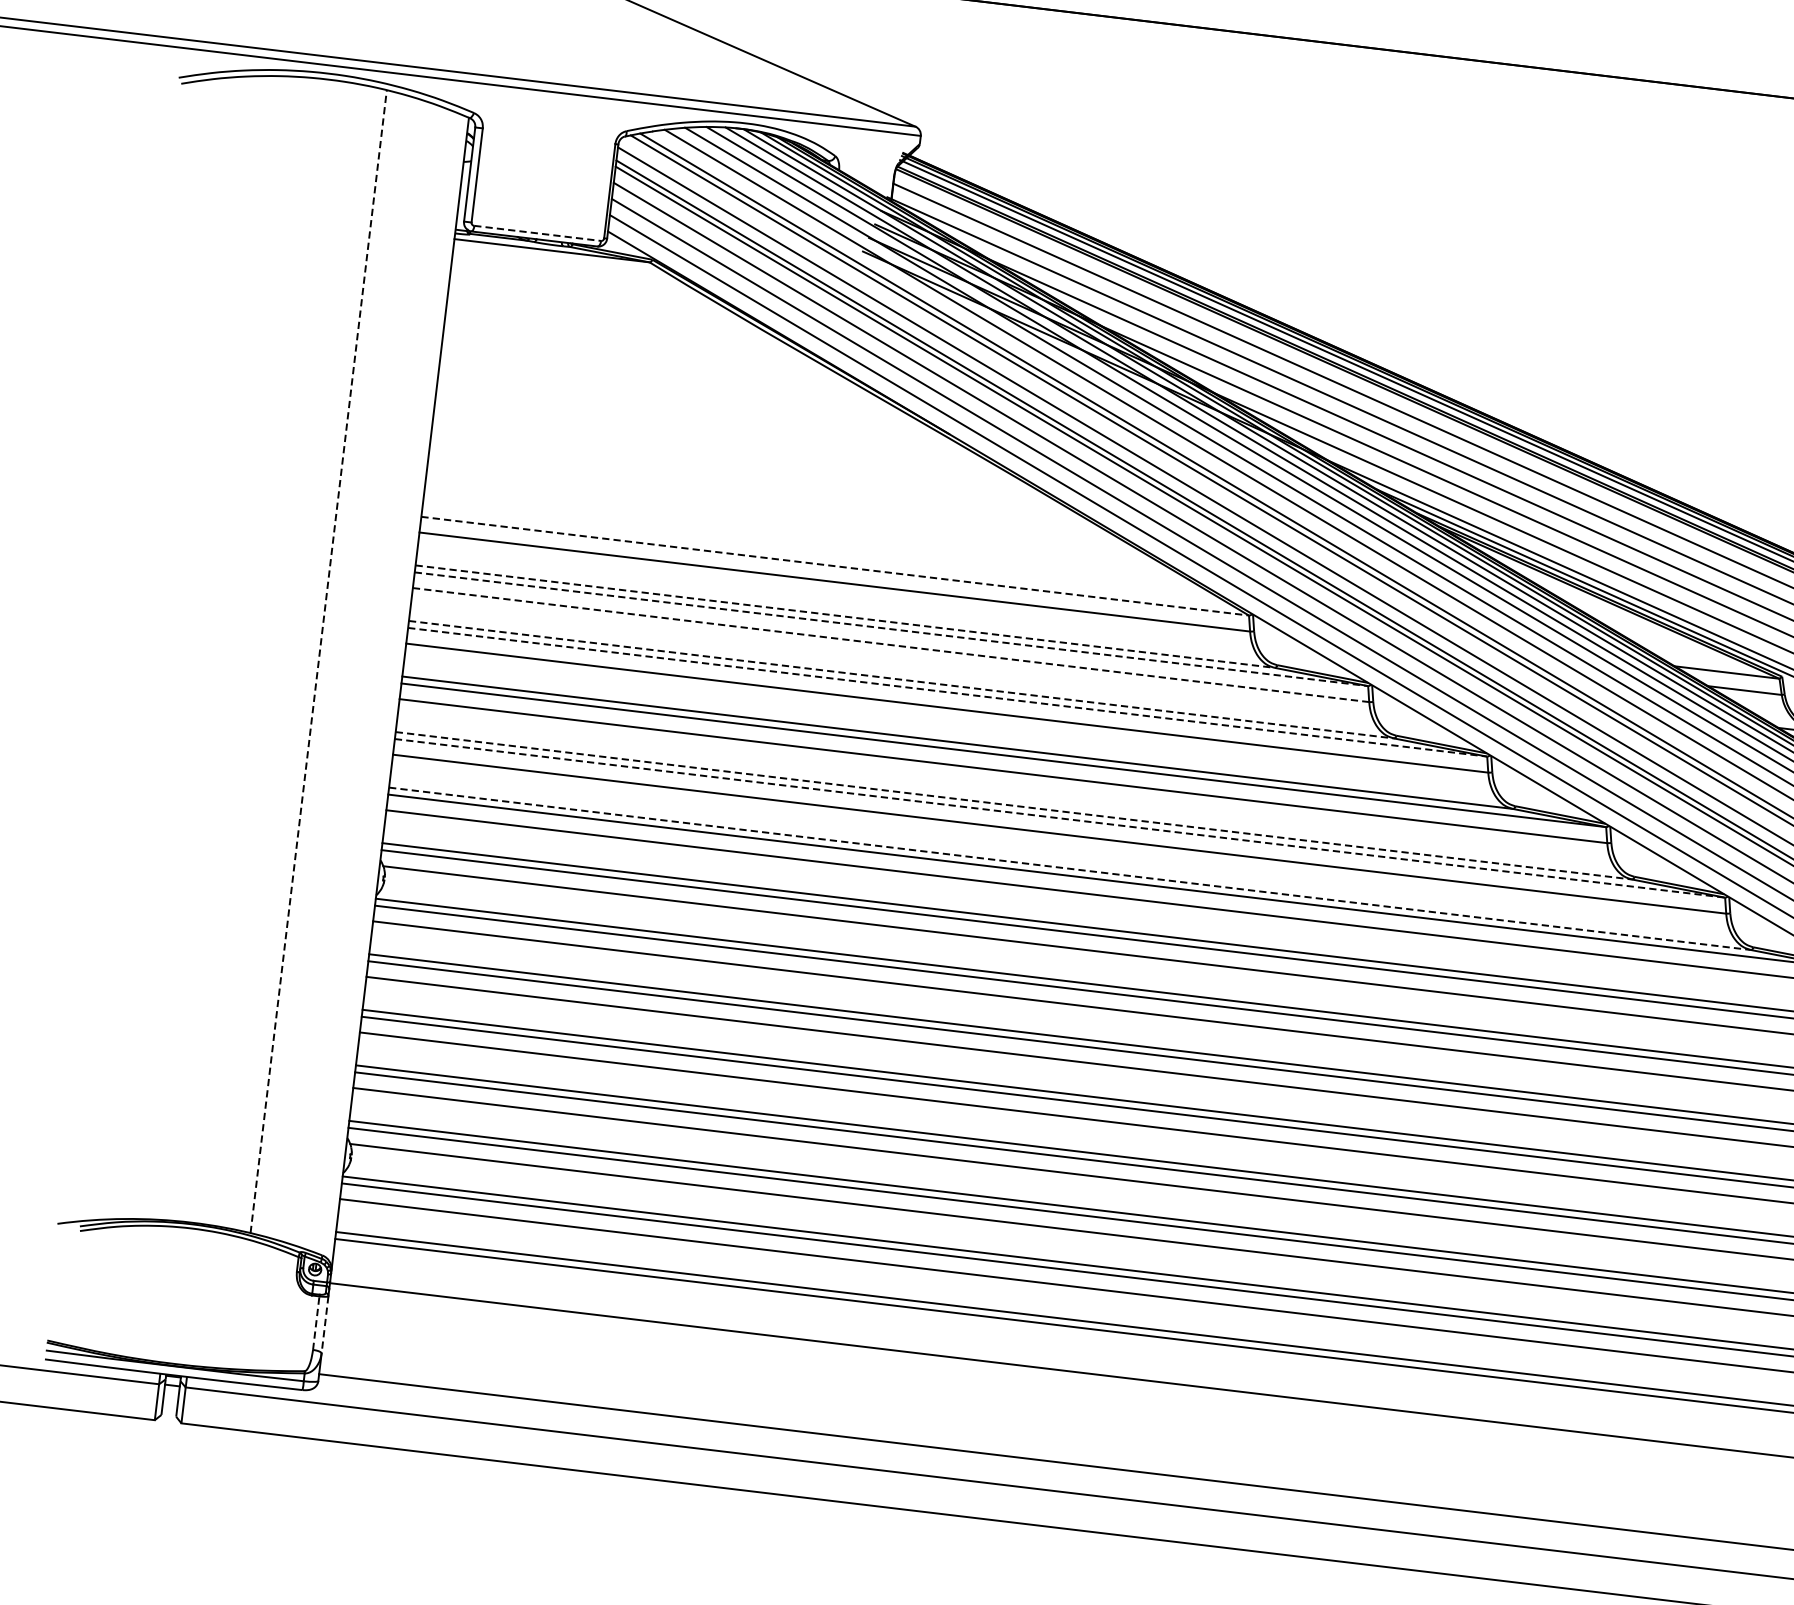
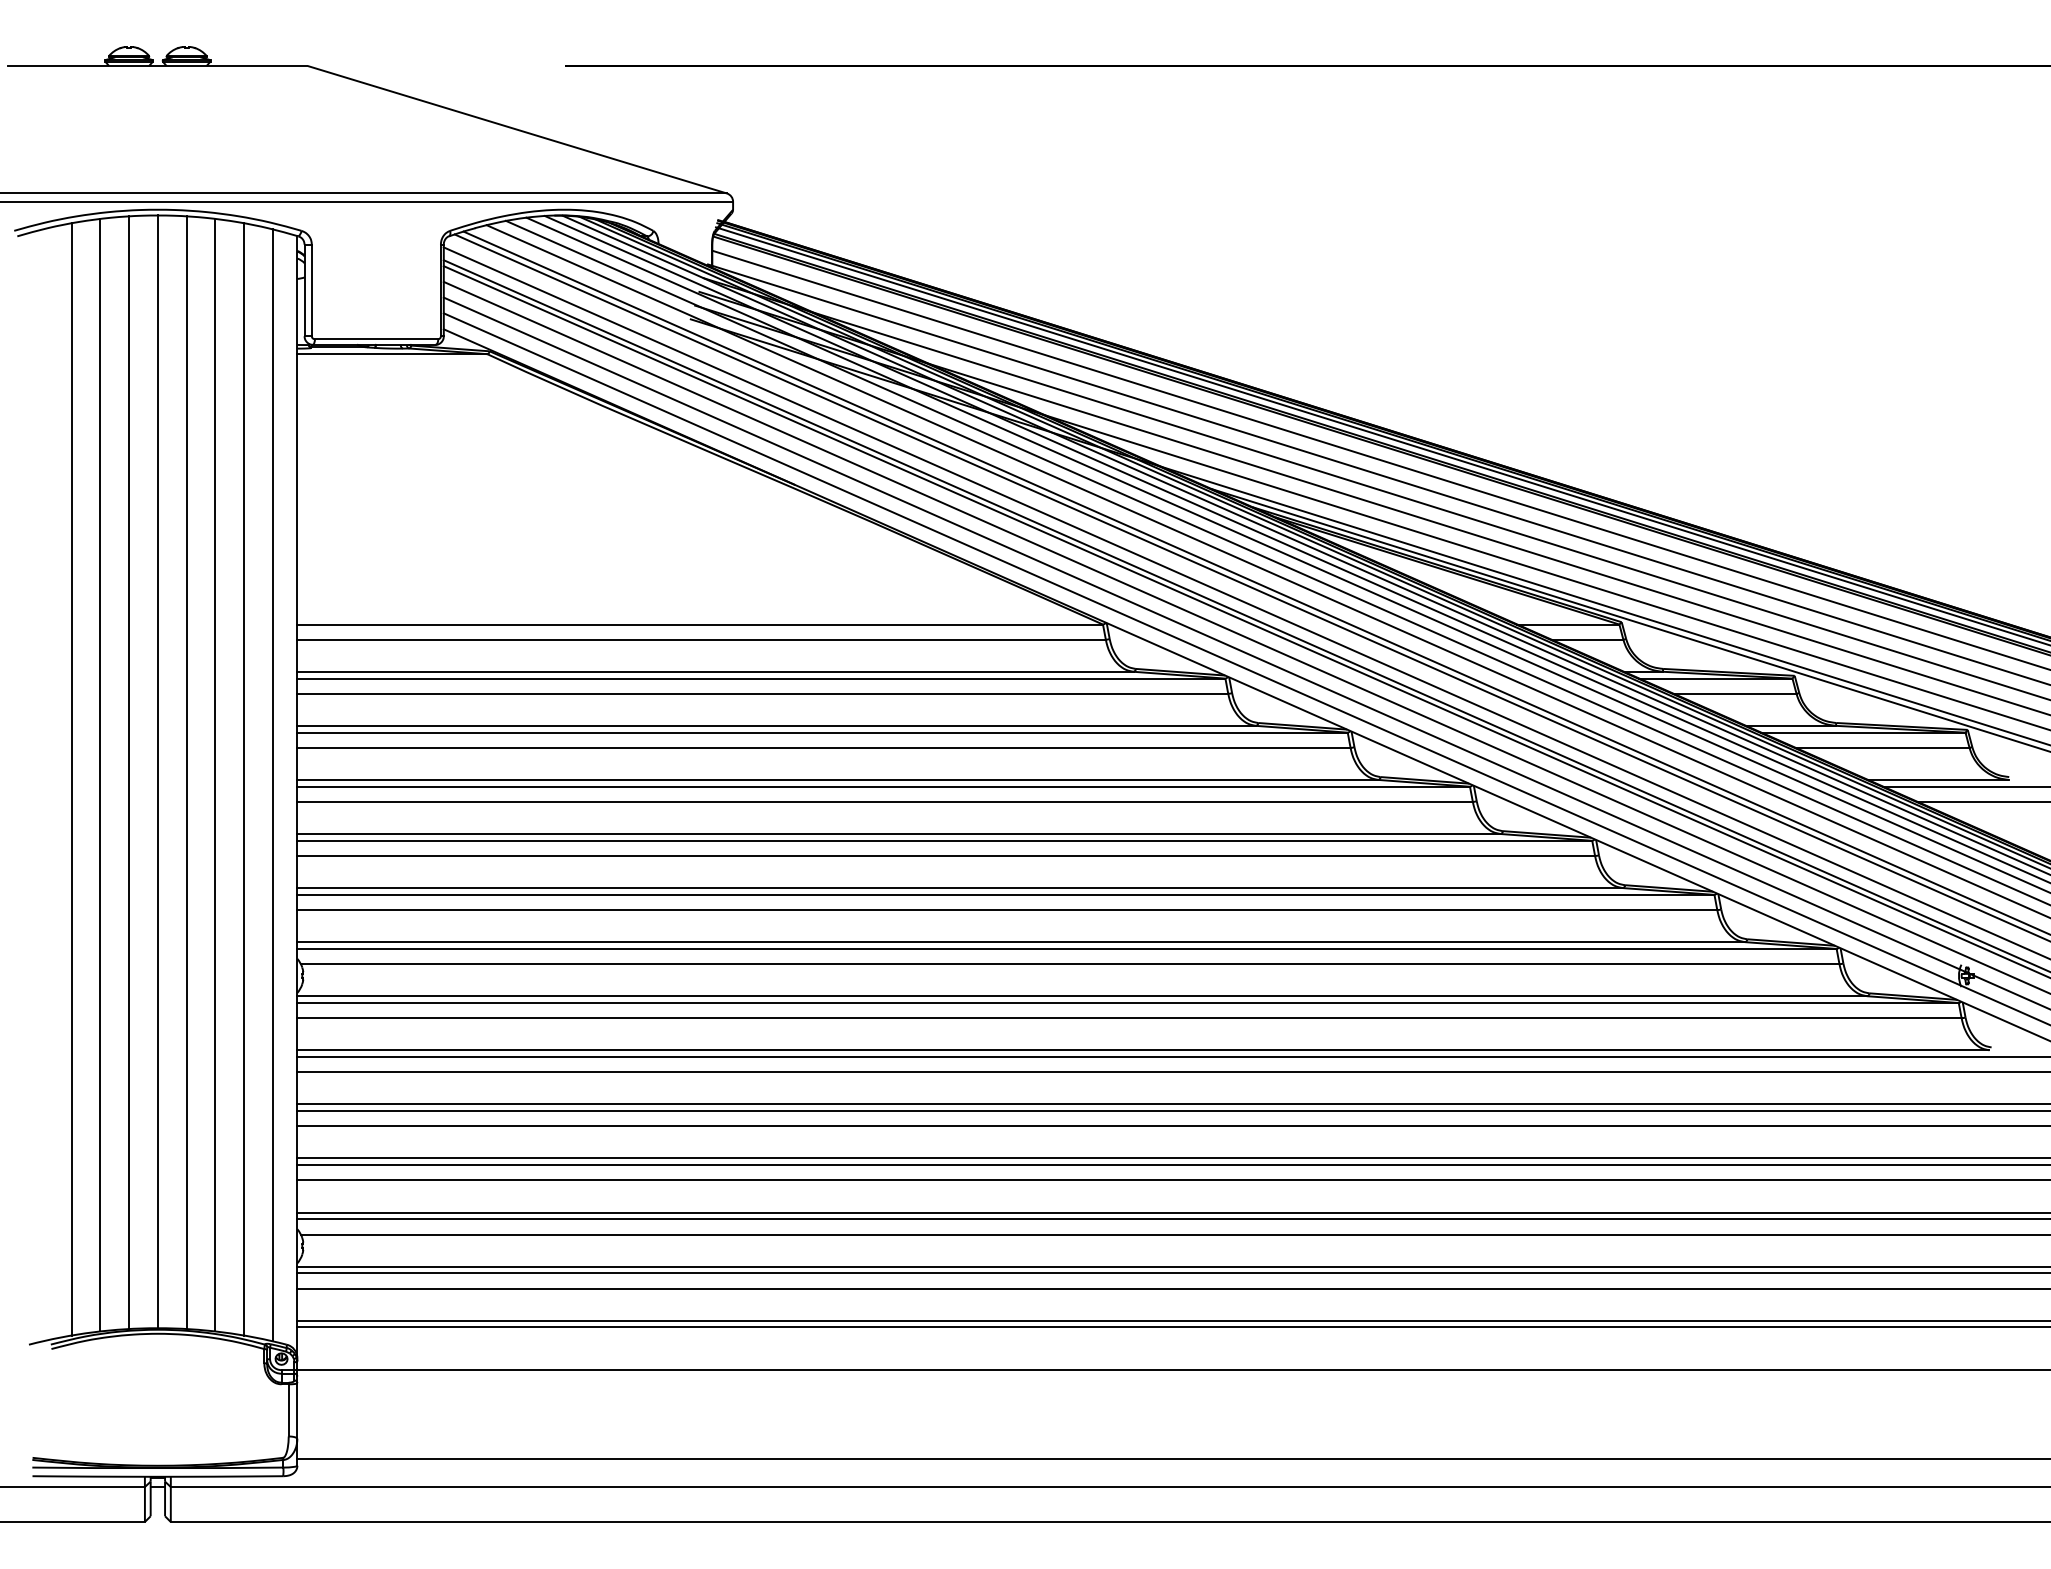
line: (537, 233) -> (376, 339), dashed -> solid
line: (835, 566) -> (700, 624), dashed -> solid
line: (846, 616) -> (716, 671), dashed -> solid
line: (891, 629) -> (761, 678), dashed -> solid
line: (891, 644) -> (763, 693), dashed -> solid
line: (200, 646) -> (100, 774), added
line: (170, 648) -> (71, 779), added
line: (230, 648) -> (129, 772), added
line: (259, 650) -> (157, 771), added
line: (289, 655) -> (186, 772), added
line: (318, 660) -> (215, 774), dashed -> solid
line: (348, 669) -> (244, 779), added
line: (376, 679) -> (272, 785), added
line: (902, 679) -> (777, 725), dashed -> solid
line: (947, 692) -> (822, 732), dashed -> solid
line: (1014, 806) -> (899, 834), dashed -> solid
line: (1060, 818) -> (945, 840), dashed -> solid
line: (1070, 869) -> (960, 888), dashed -> solid
line: (316, 1322) -> (288, 1409), dashed -> solid
line: (325, 1325) -> (297, 1411), dashed -> solid

